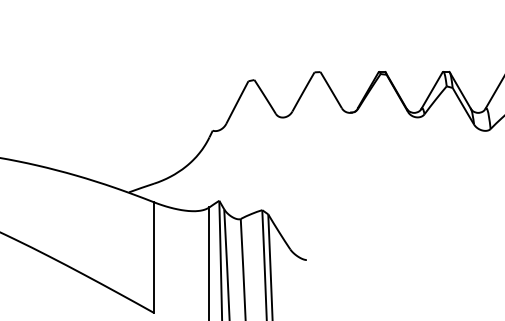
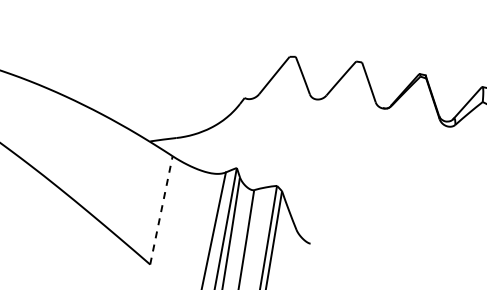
line: (154, 257) -> (161, 210), solid -> dashed

